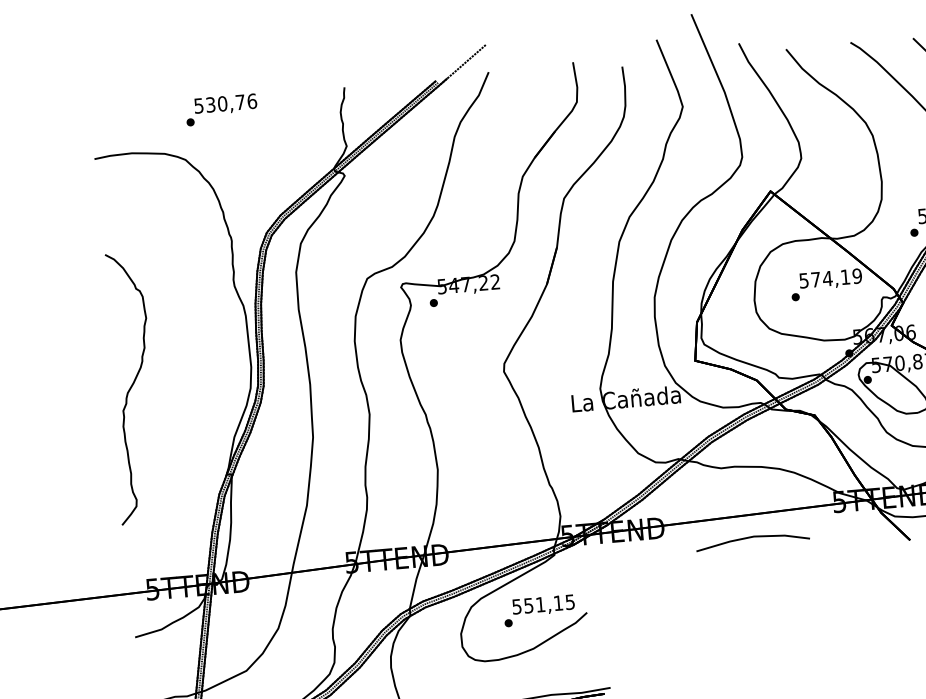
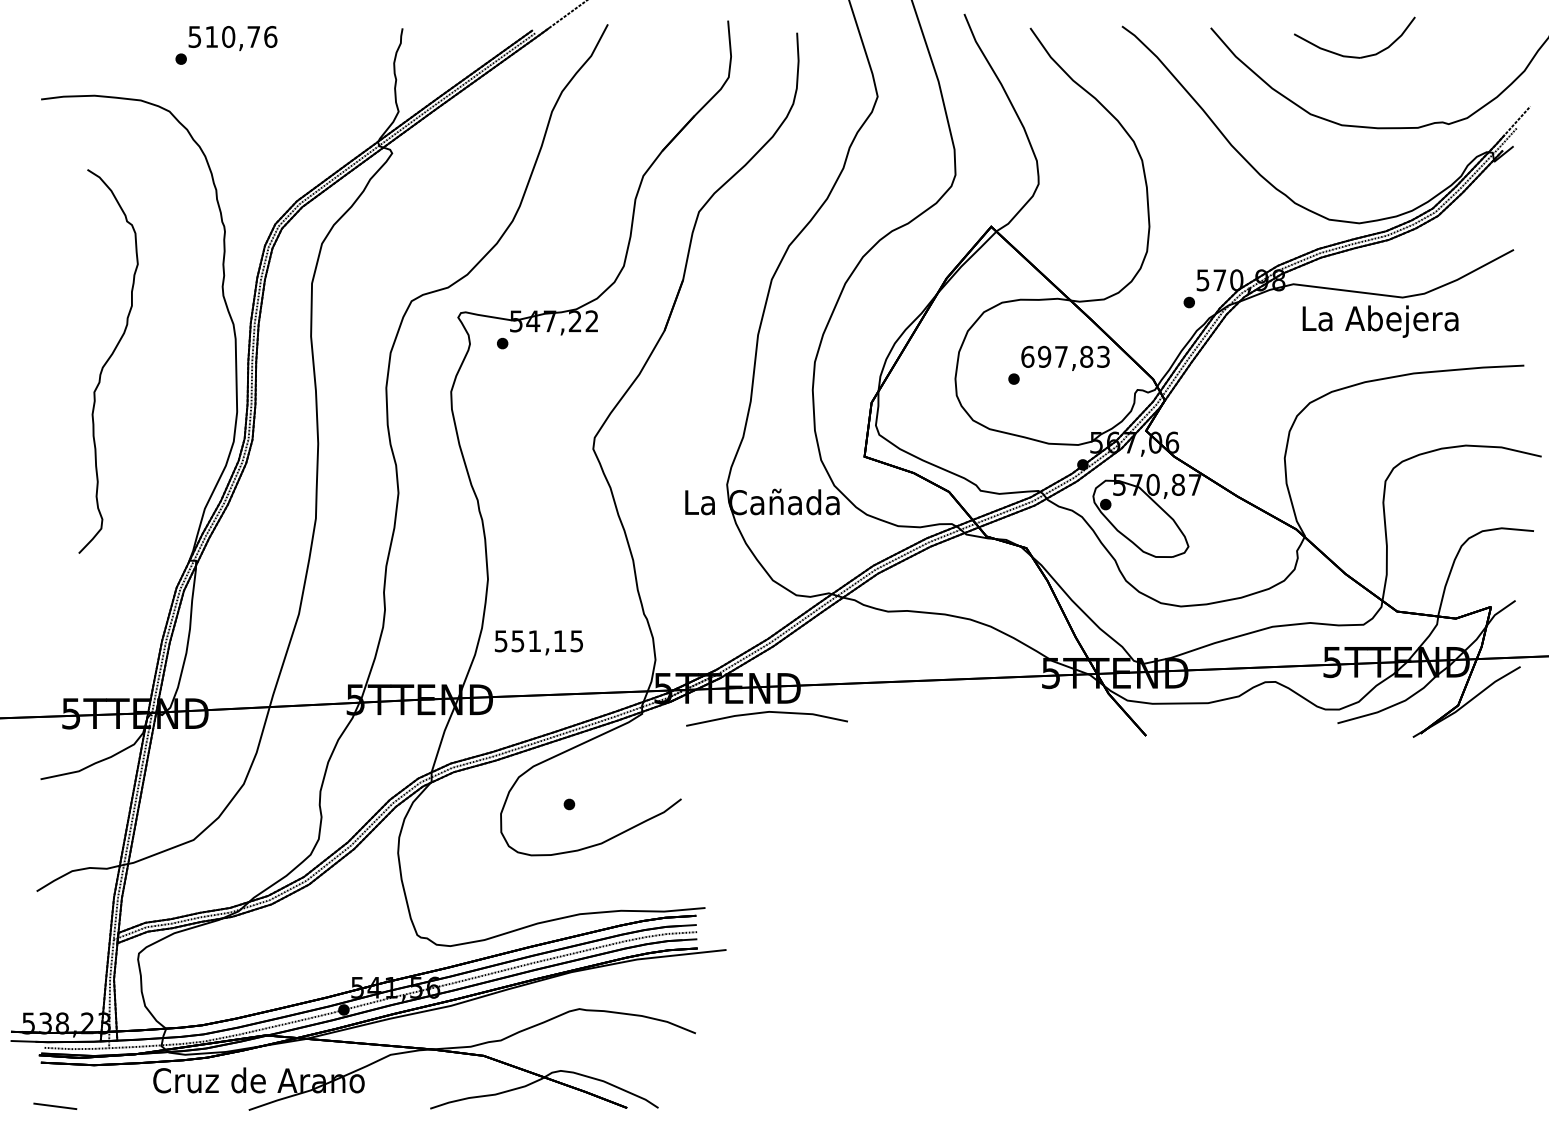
text: (210, 104) -> (211, 36), 530,76 -> 510,76
text: (830, 278) -> (1065, 356), 574,19 -> 697,83
curve: (131, 388) -> (108, 361), moved
line: (752, 537) -> (766, 713), moved
text: (543, 605) -> (538, 642), moved

